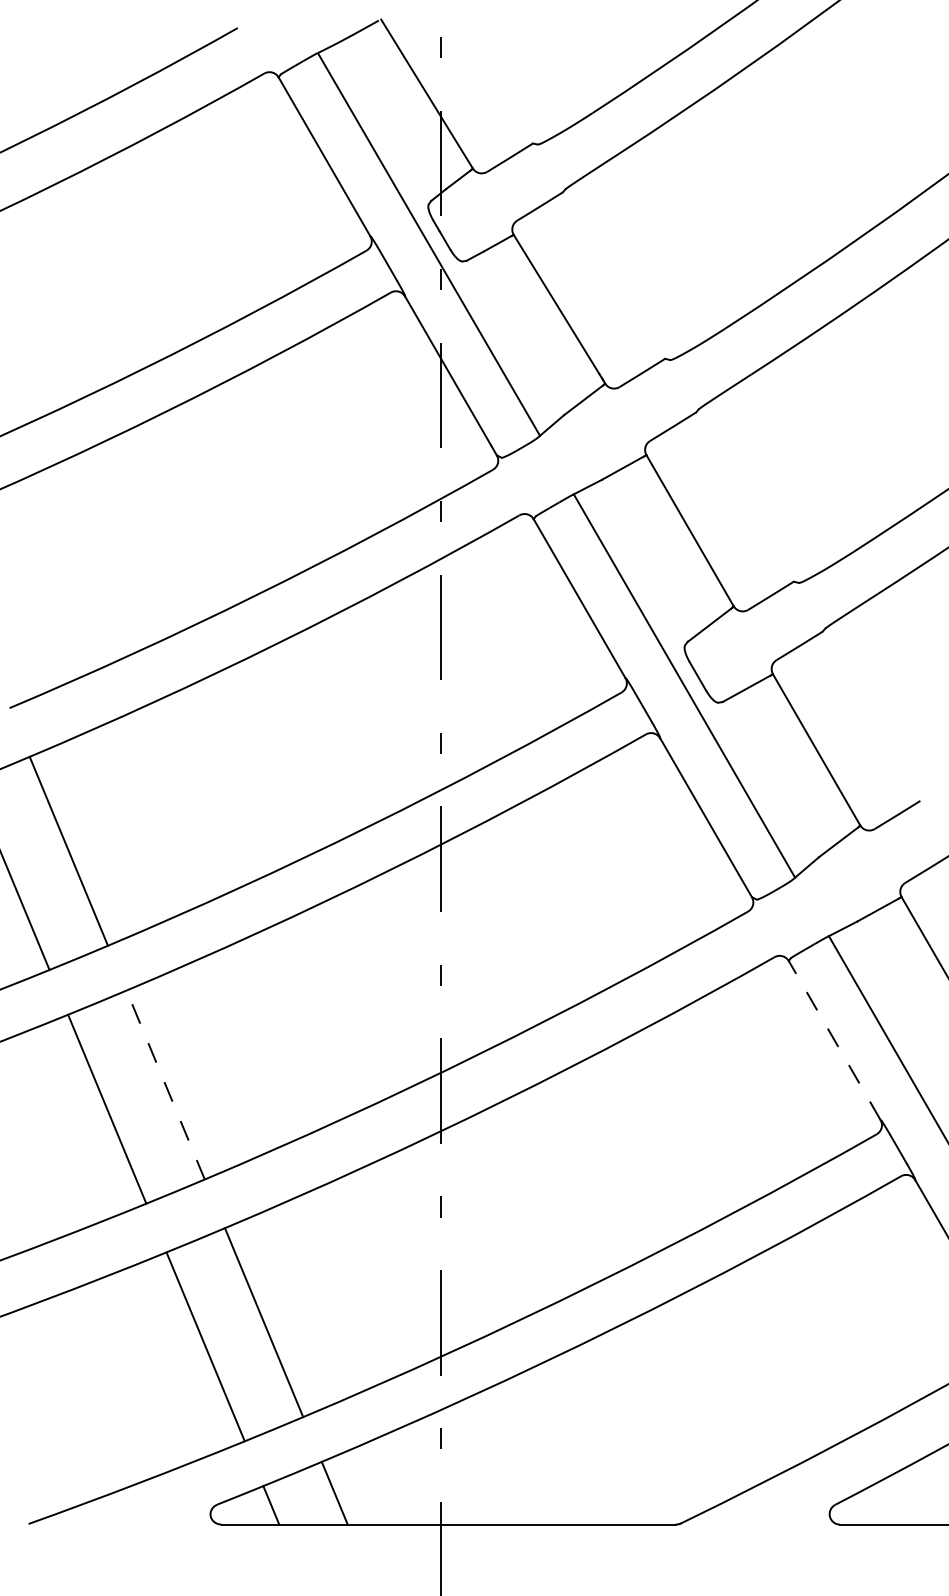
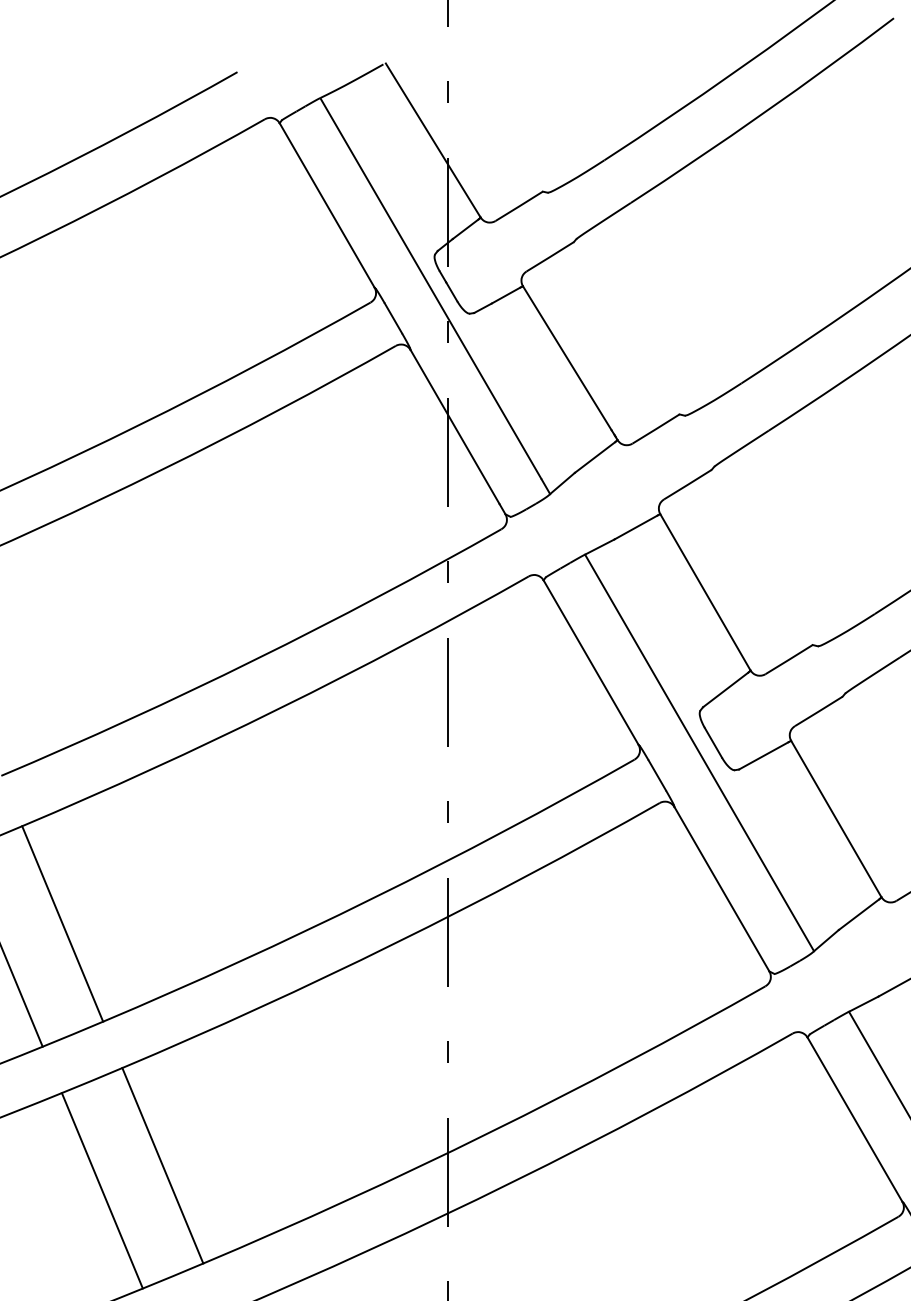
line: (834, 1040) -> (854, 1119), dashed -> solid
line: (165, 1084) -> (162, 1165), dashed -> solid

